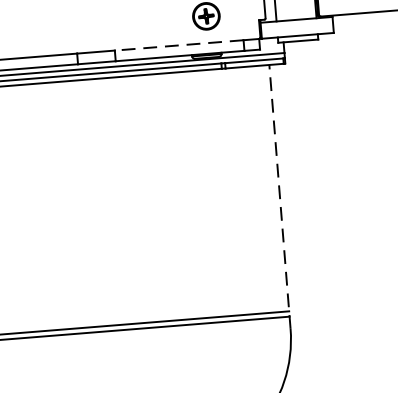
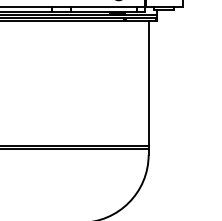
line: (178, 46) -> (103, 7), dashed -> solid
line: (279, 196) -> (148, 87), dashed -> solid

